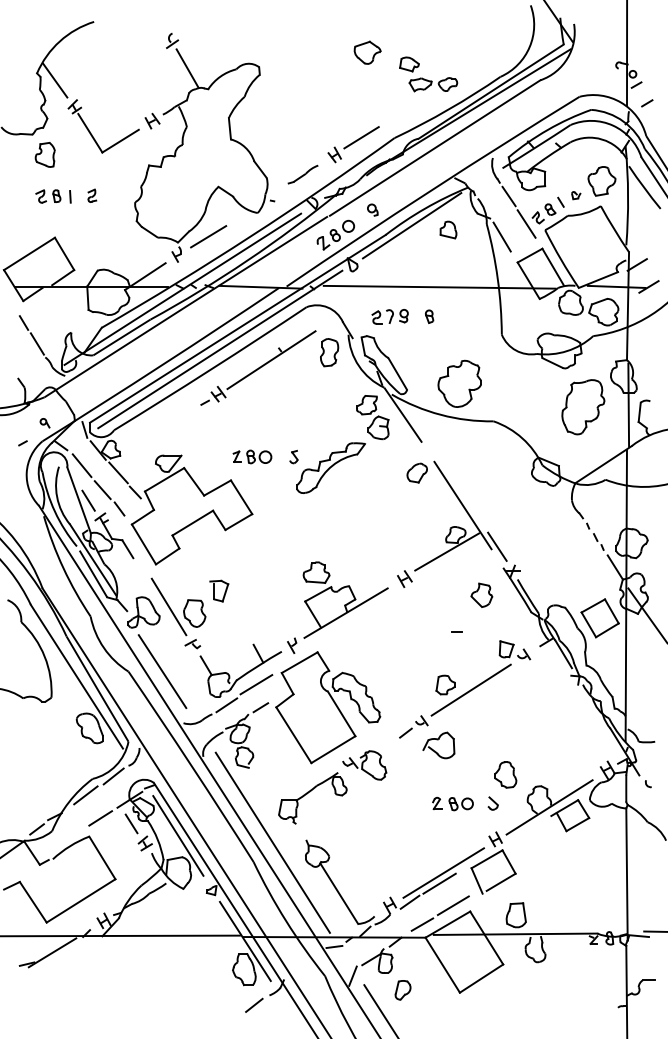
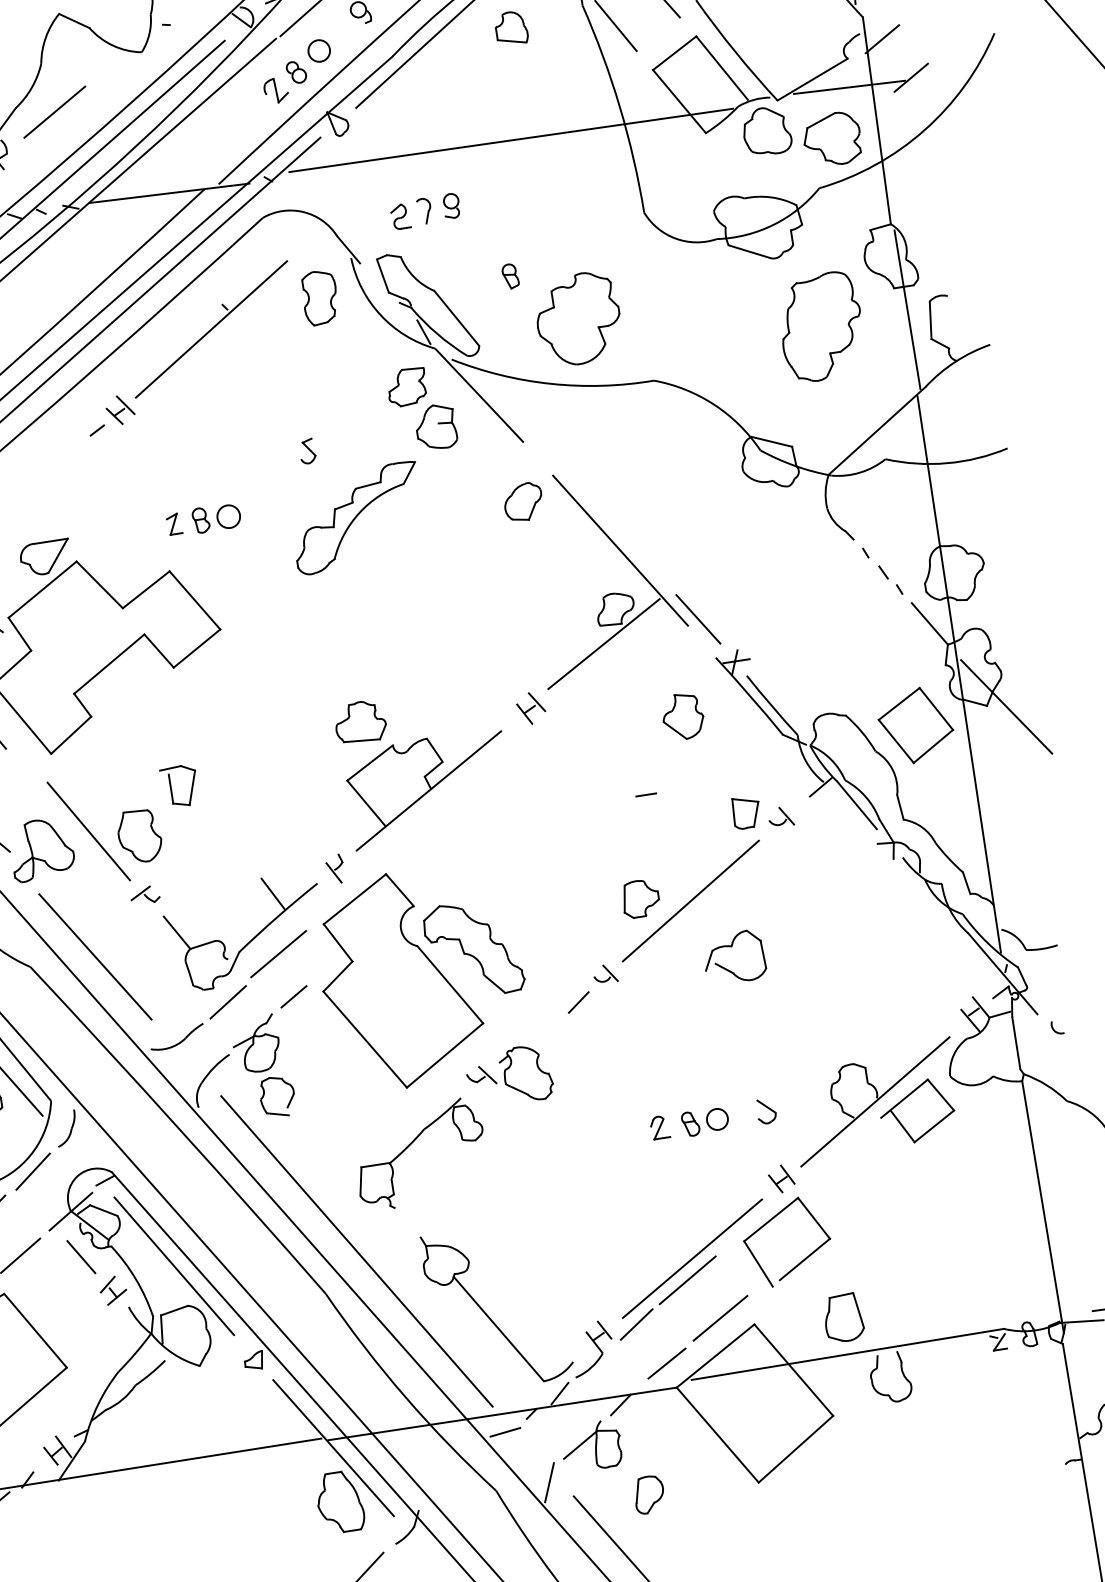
part: (429, 316) -> (510, 276), moved
part: (293, 456) -> (306, 450), moved
part: (438, 745) -> (733, 957), moved
part: (505, 774) -> (781, 1052), removed

